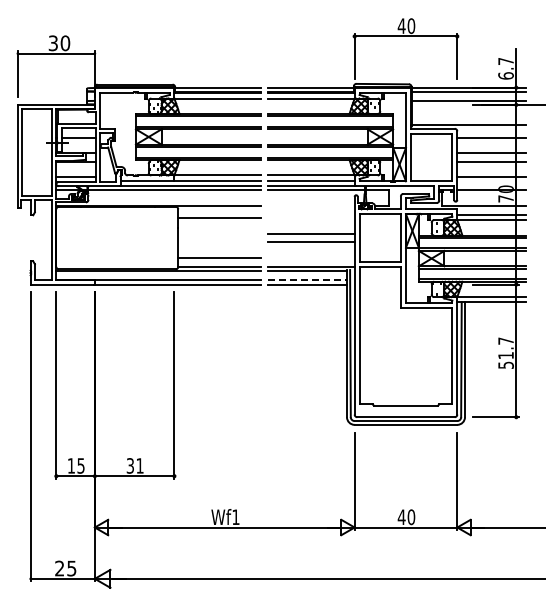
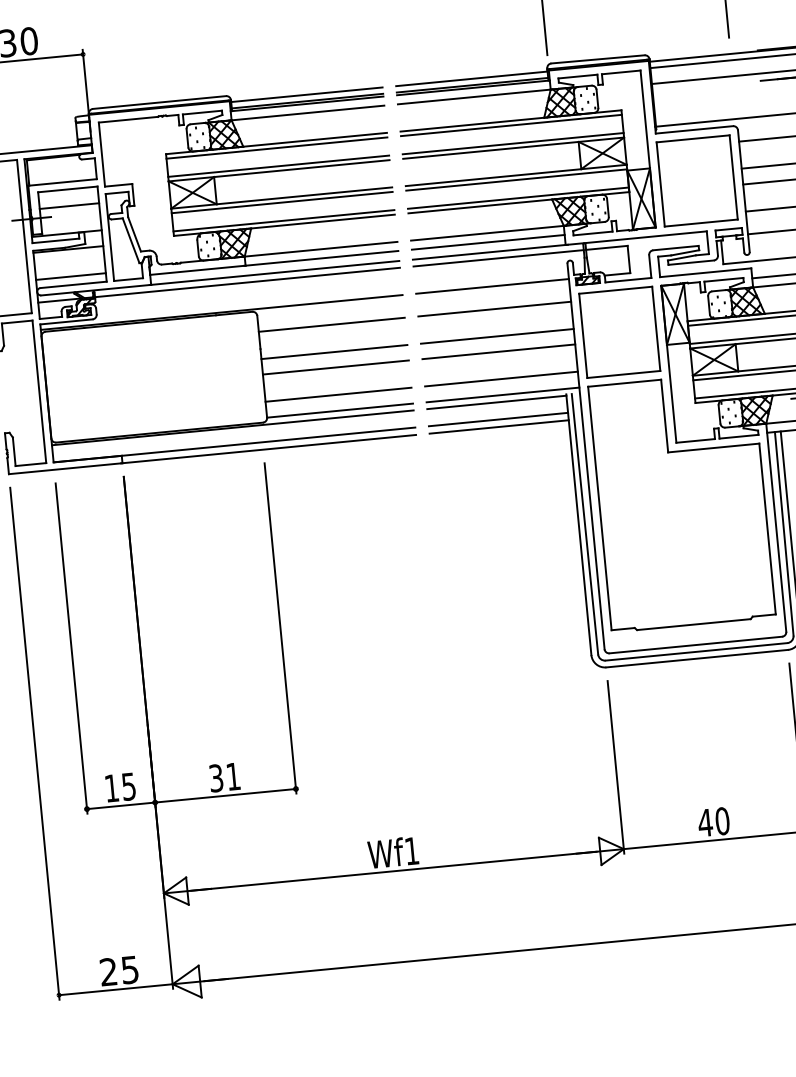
line: (311, 205) -> (492, 286), added
line: (311, 218) -> (494, 309), added
line: (219, 233) -> (334, 351), added
line: (219, 242) -> (335, 367), added
line: (311, 257) -> (501, 378), added
line: (308, 280) -> (499, 419), dashed -> solid

